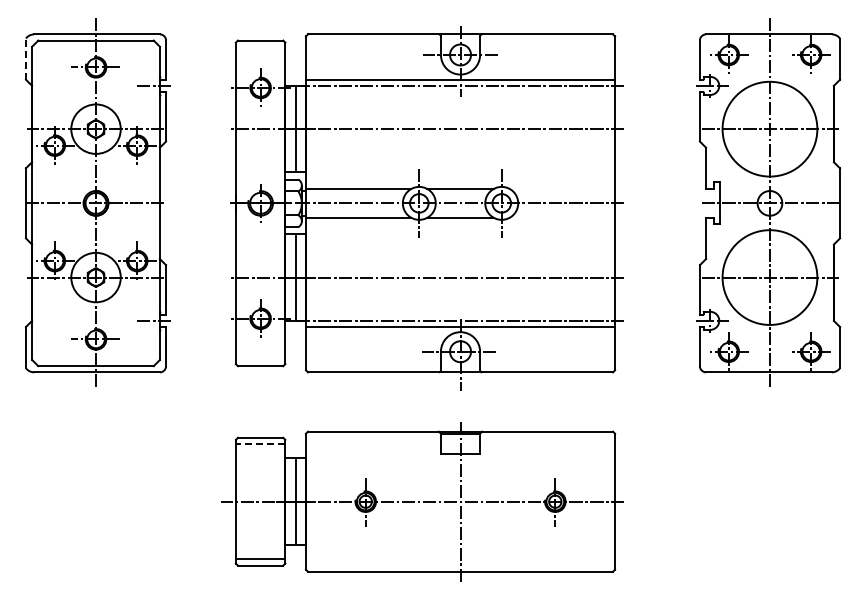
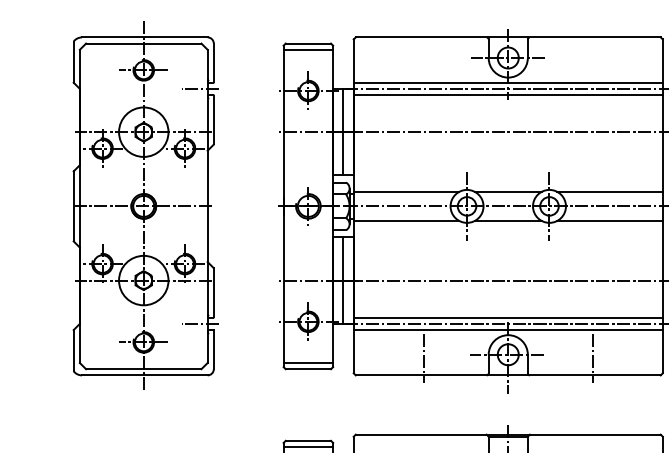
line: (260, 46) -> (308, 49), added
line: (25, 59) -> (73, 62), dashed -> solid
line: (460, 92) -> (508, 95), added
line: (562, 188) -> (610, 191), added
line: (562, 217) -> (610, 220), added
line: (460, 314) -> (508, 317), added
line: (376, 355) -> (424, 358), added
line: (545, 355) -> (593, 358), added
line: (260, 359) -> (308, 362), added
line: (260, 444) -> (308, 447), dashed -> solid

